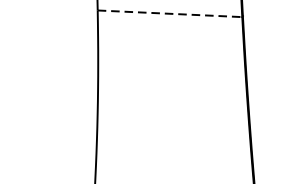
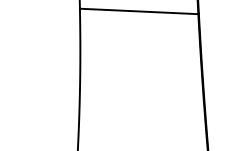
line: (170, 13) -> (139, 11), dashed -> solid

